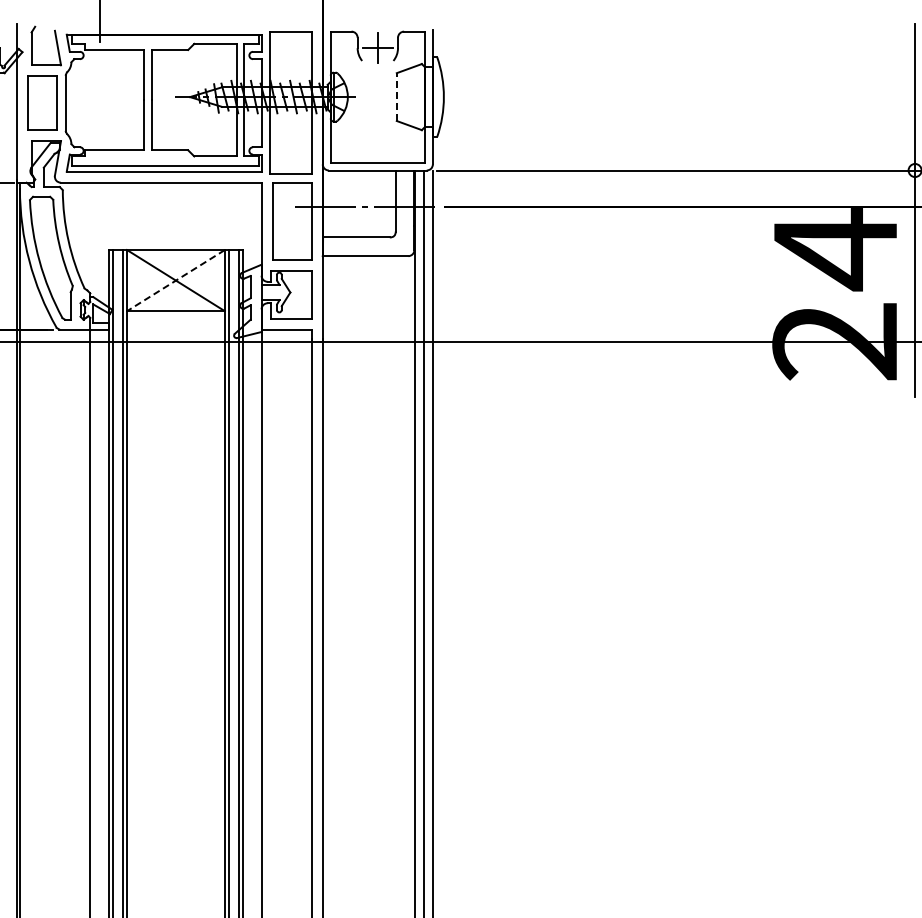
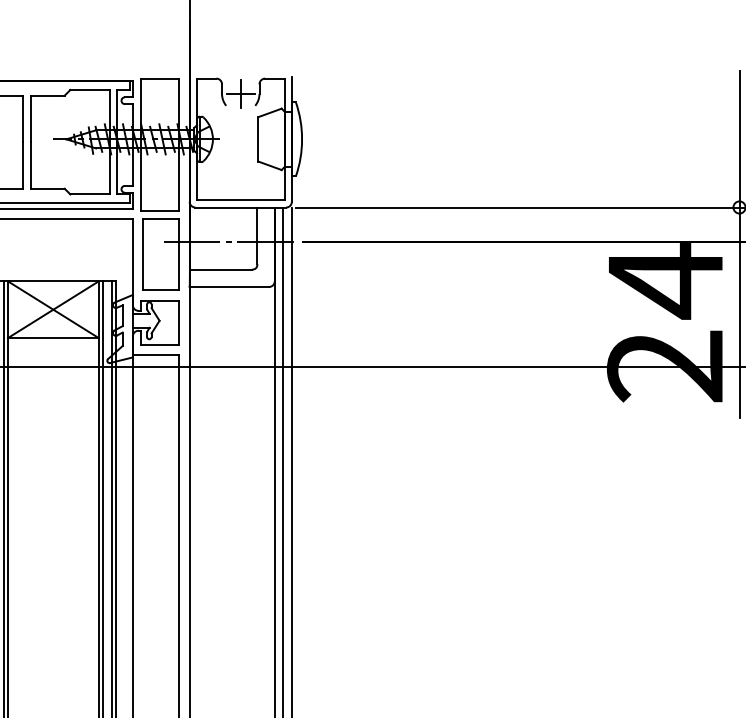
line: (396, 97) -> (258, 139), dashed -> solid
line: (175, 280) -> (52, 309), dashed -> solid

